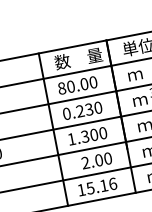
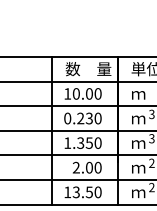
text: (61, 88) -> (67, 93), 80.00 -> 10.00
text: (93, 134) -> (88, 142), 1.300 -> 1.350
text: (102, 186) -> (87, 192), 15.16 -> 13.50

